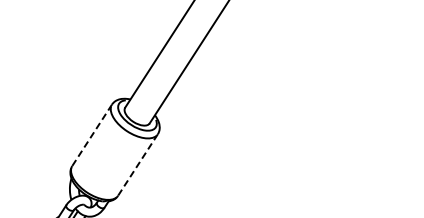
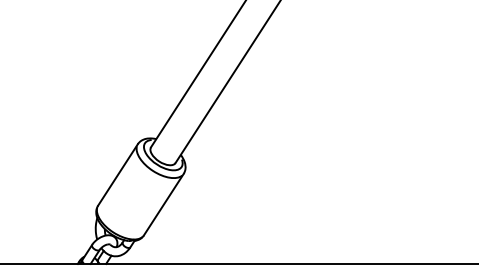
line: (91, 134) -> (117, 174), dashed -> solid
line: (137, 164) -> (163, 204), dashed -> solid

